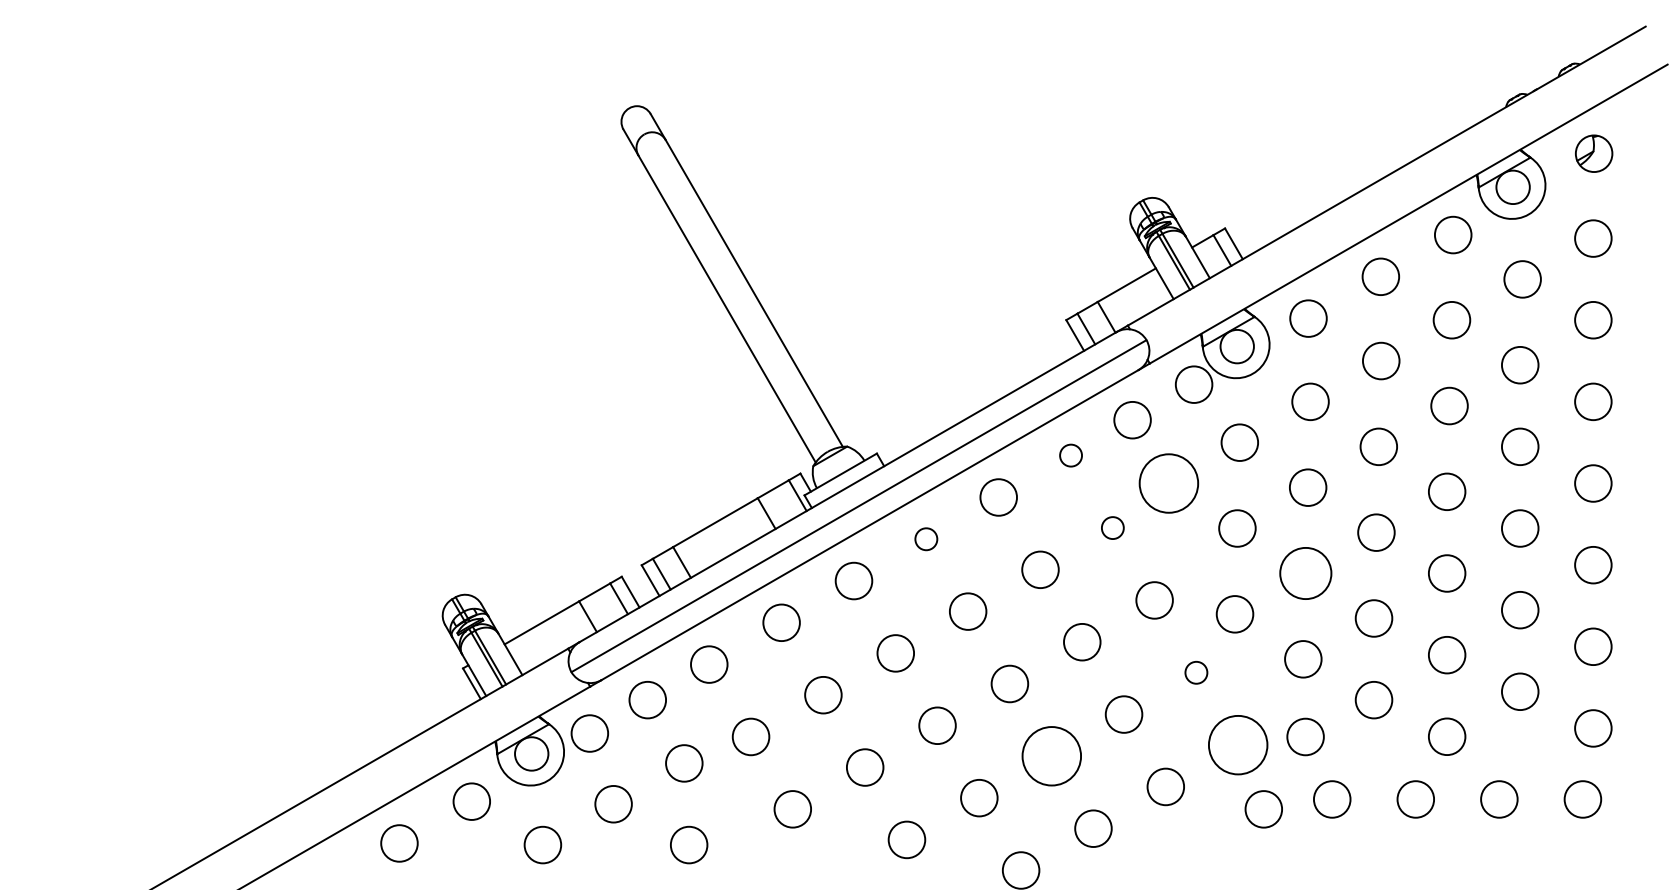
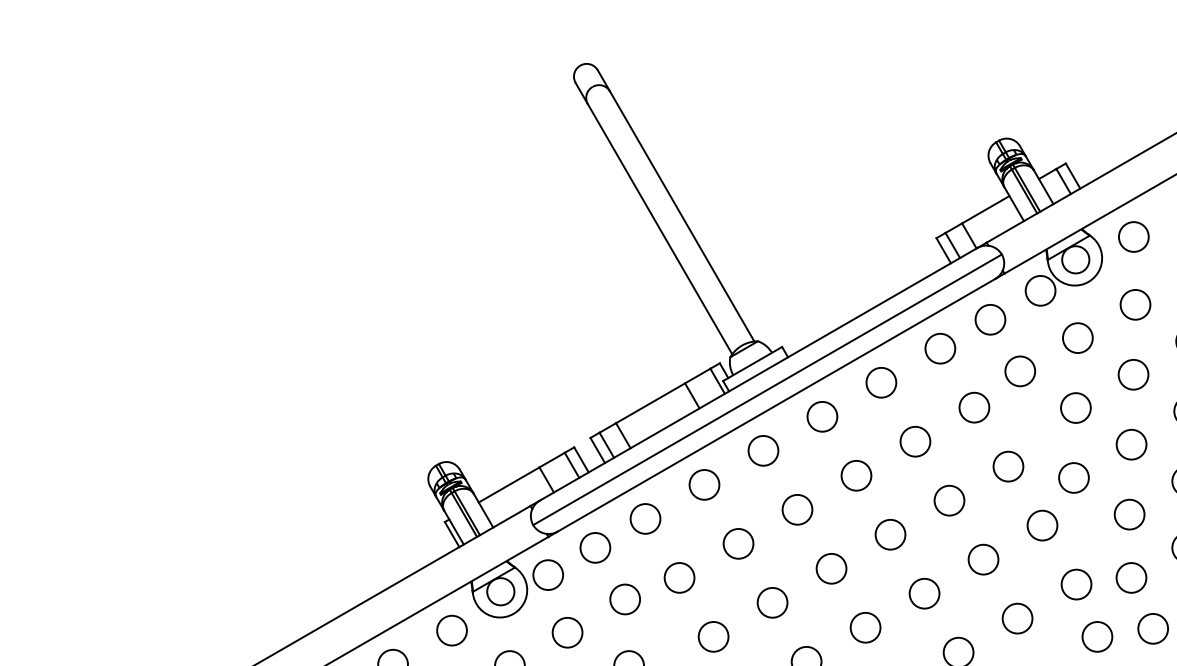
circle: (1070, 455) -> (939, 348), size x1.67
circle: (1169, 483) -> (1020, 371), size x0.62
circle: (1112, 527) -> (974, 407), size x1.67
circle: (926, 539) -> (822, 416), size x1.67
circle: (1305, 573) -> (1131, 444), size x0.71
circle: (1196, 672) -> (1042, 525), size x1.67
circle: (1237, 744) -> (1075, 584), size x0.62
circle: (1051, 756) -> (924, 593), size x0.62

